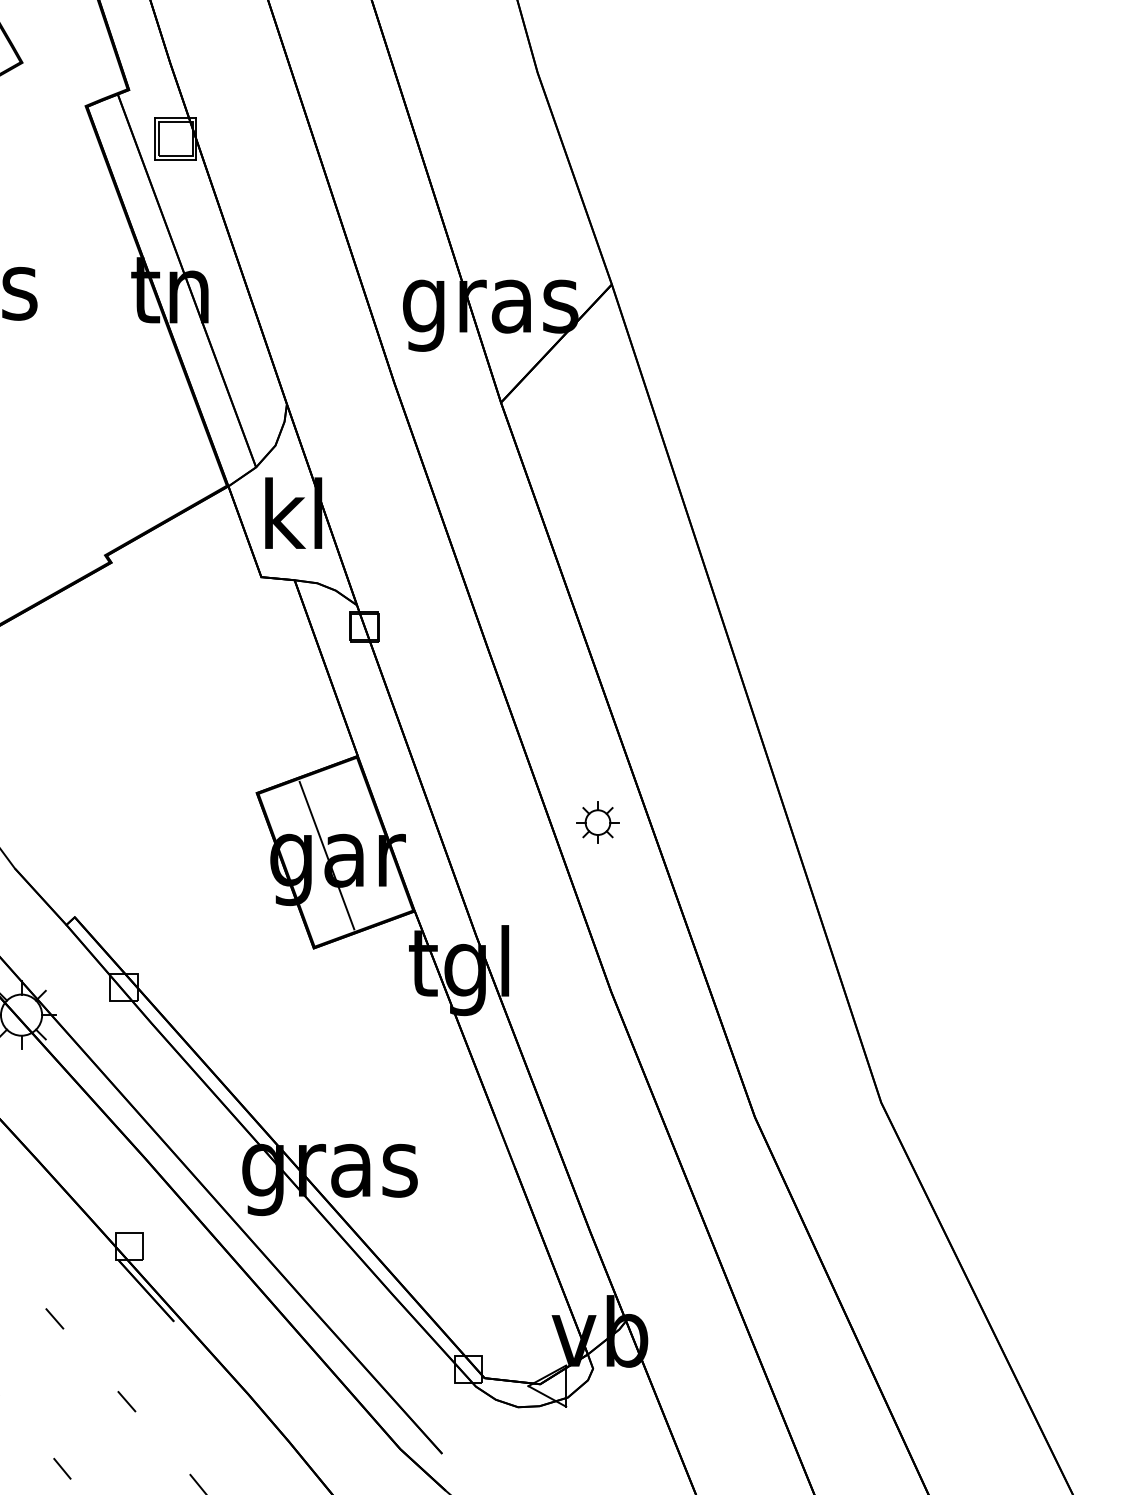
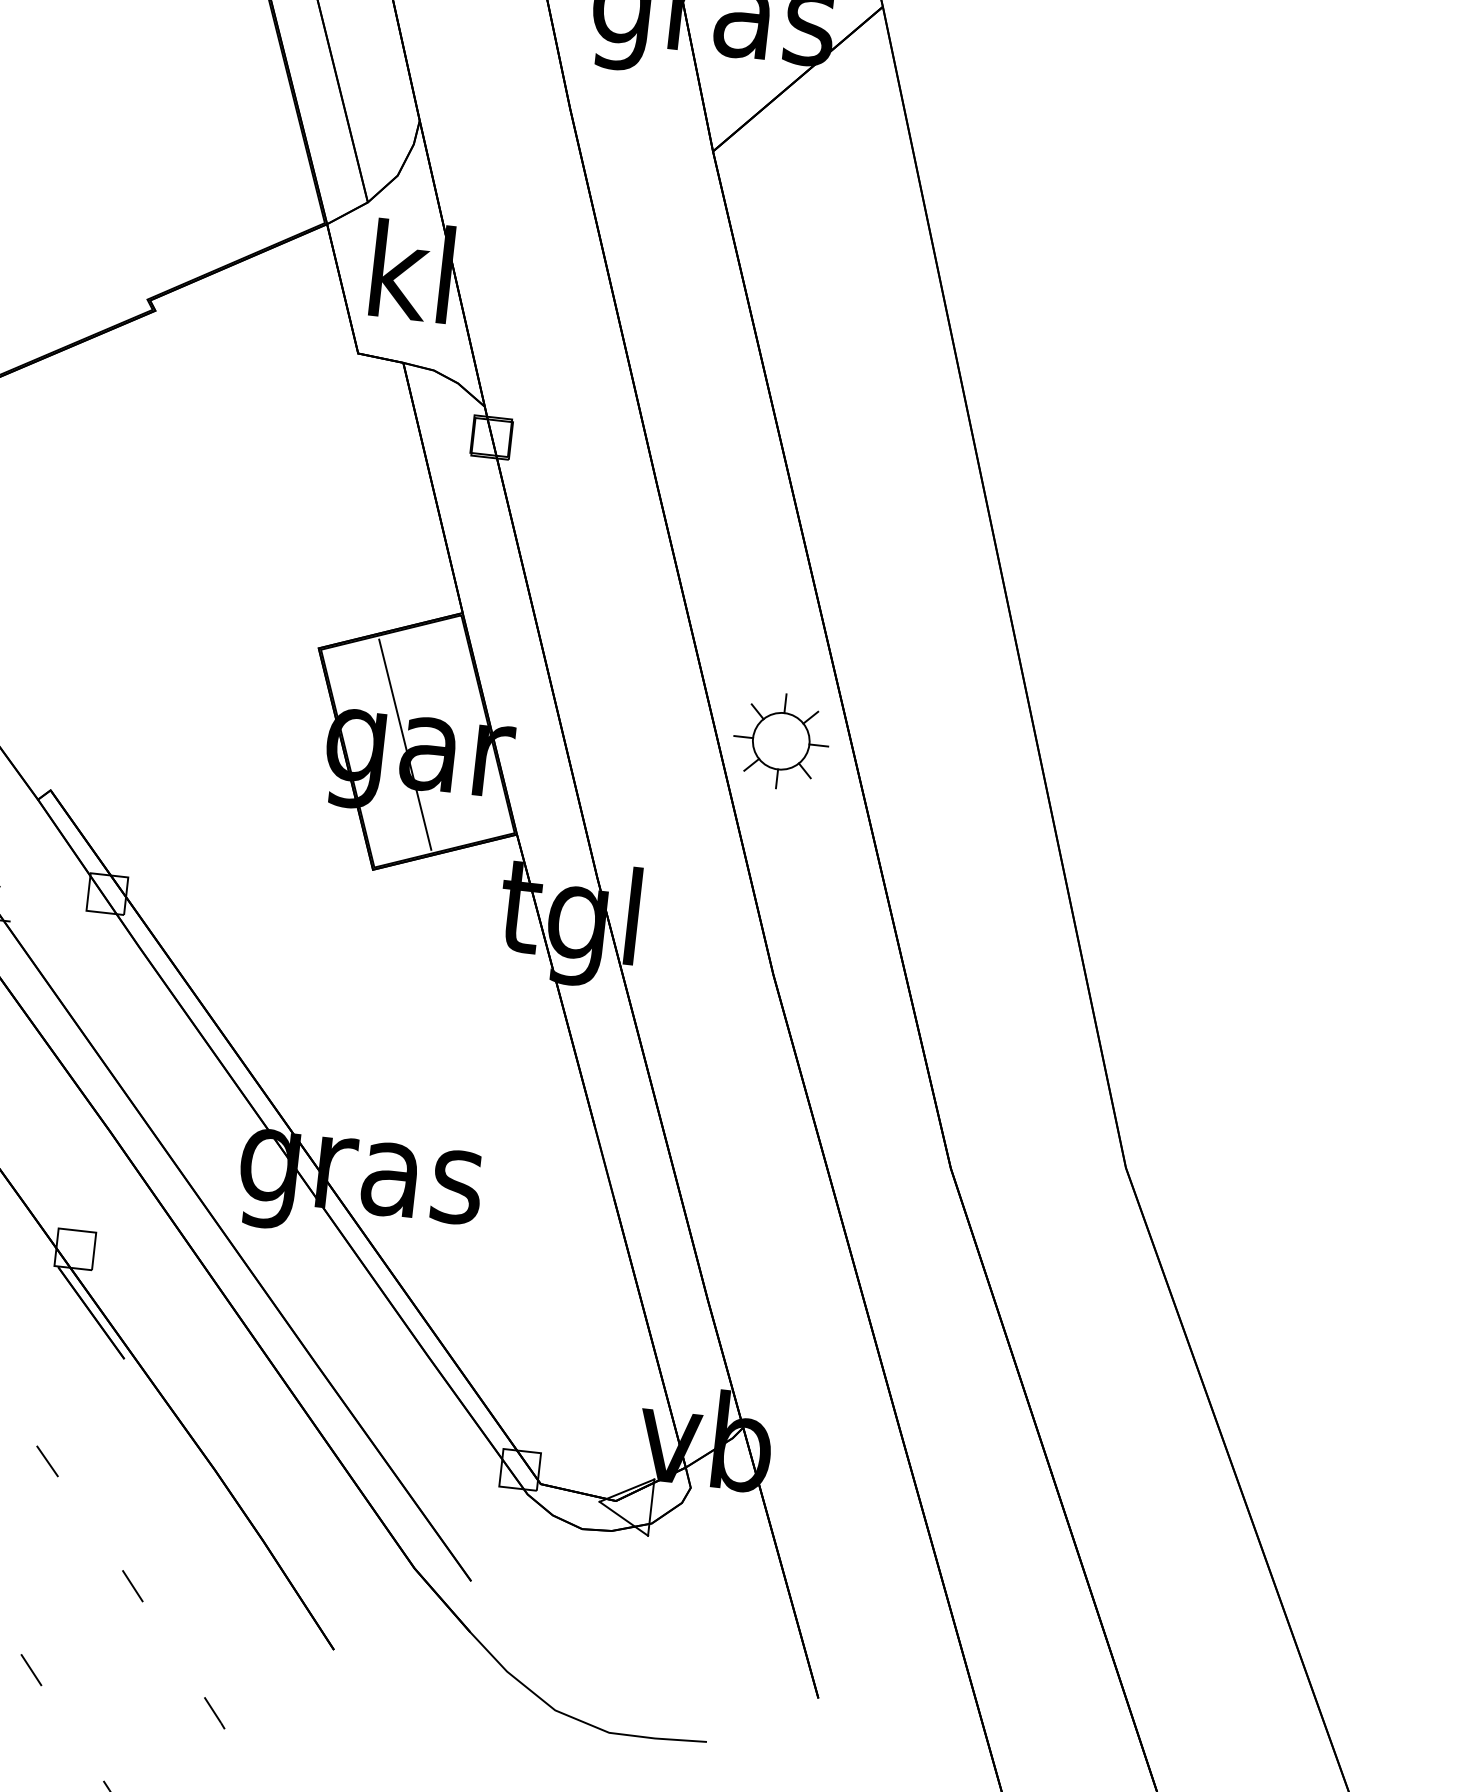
part: (597, 822) -> (780, 740), size x1.67

